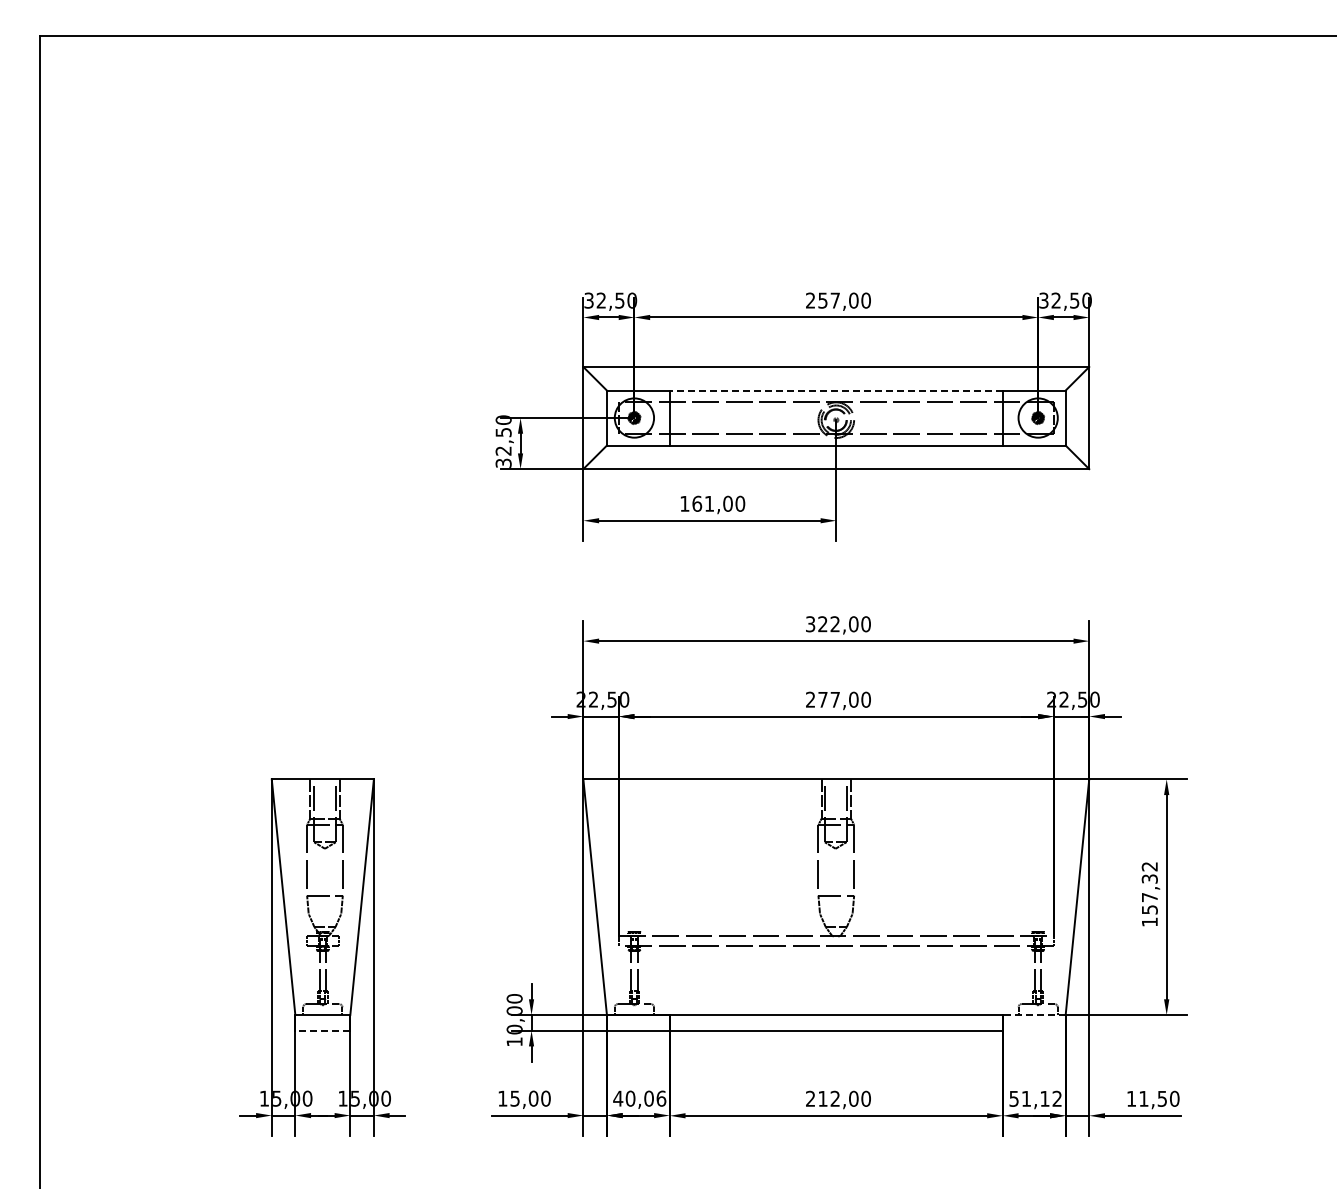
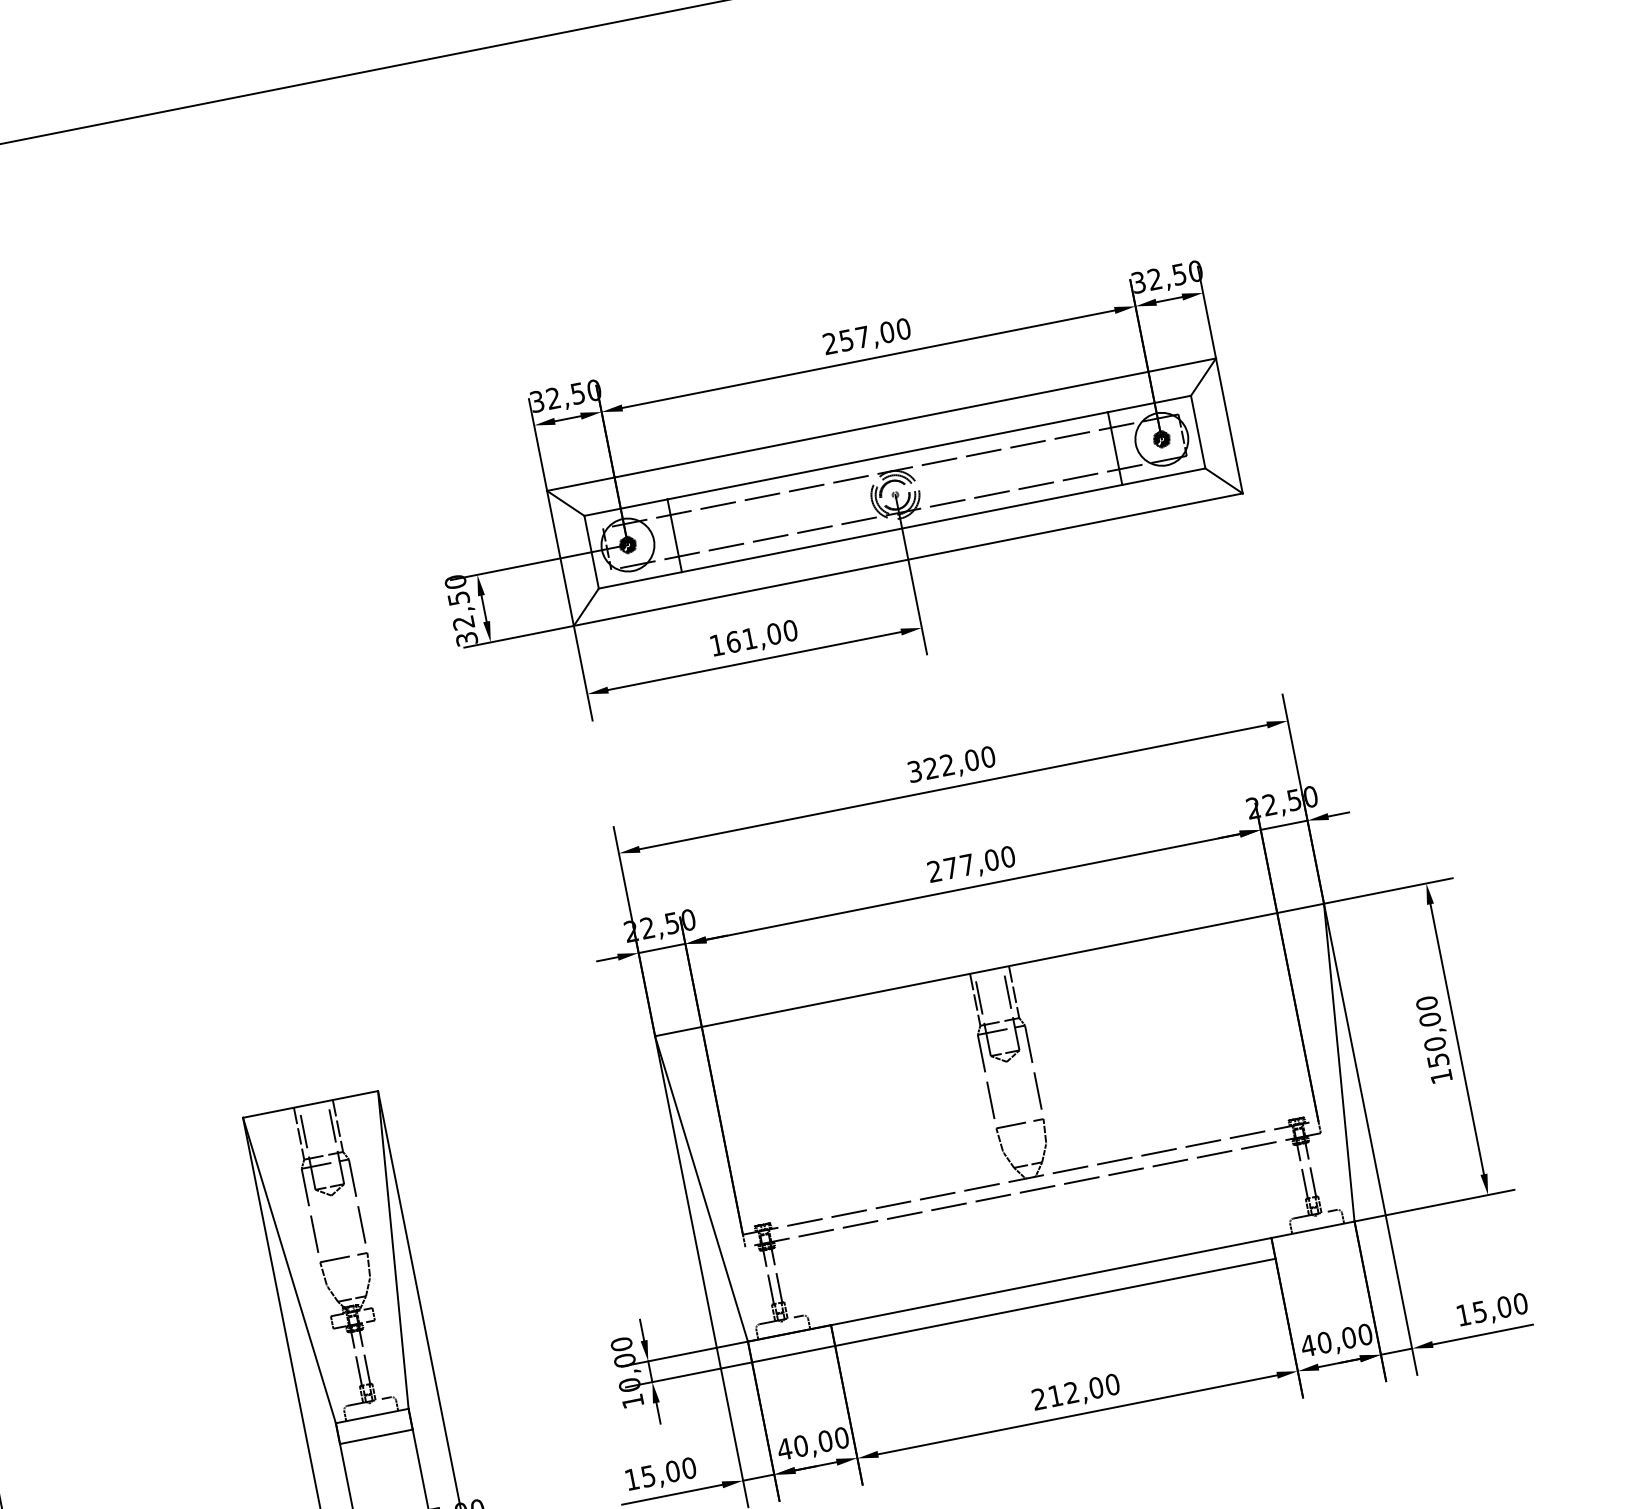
line: (836, 390) -> (887, 455), dashed -> solid
text: (1149, 881) -> (1430, 1023), 157,32 -> 150,00
line: (1033, 1015) -> (1312, 1230), dashed -> solid
line: (322, 1030) -> (375, 1436), dashed -> solid
text: (661, 1098) -> (841, 1437), 40,06 -> 40,00
text: (1035, 1098) -> (1336, 1339), 51,12 -> 40,00
text: (1153, 1098) -> (1492, 1308), 11,50 -> 15,00

